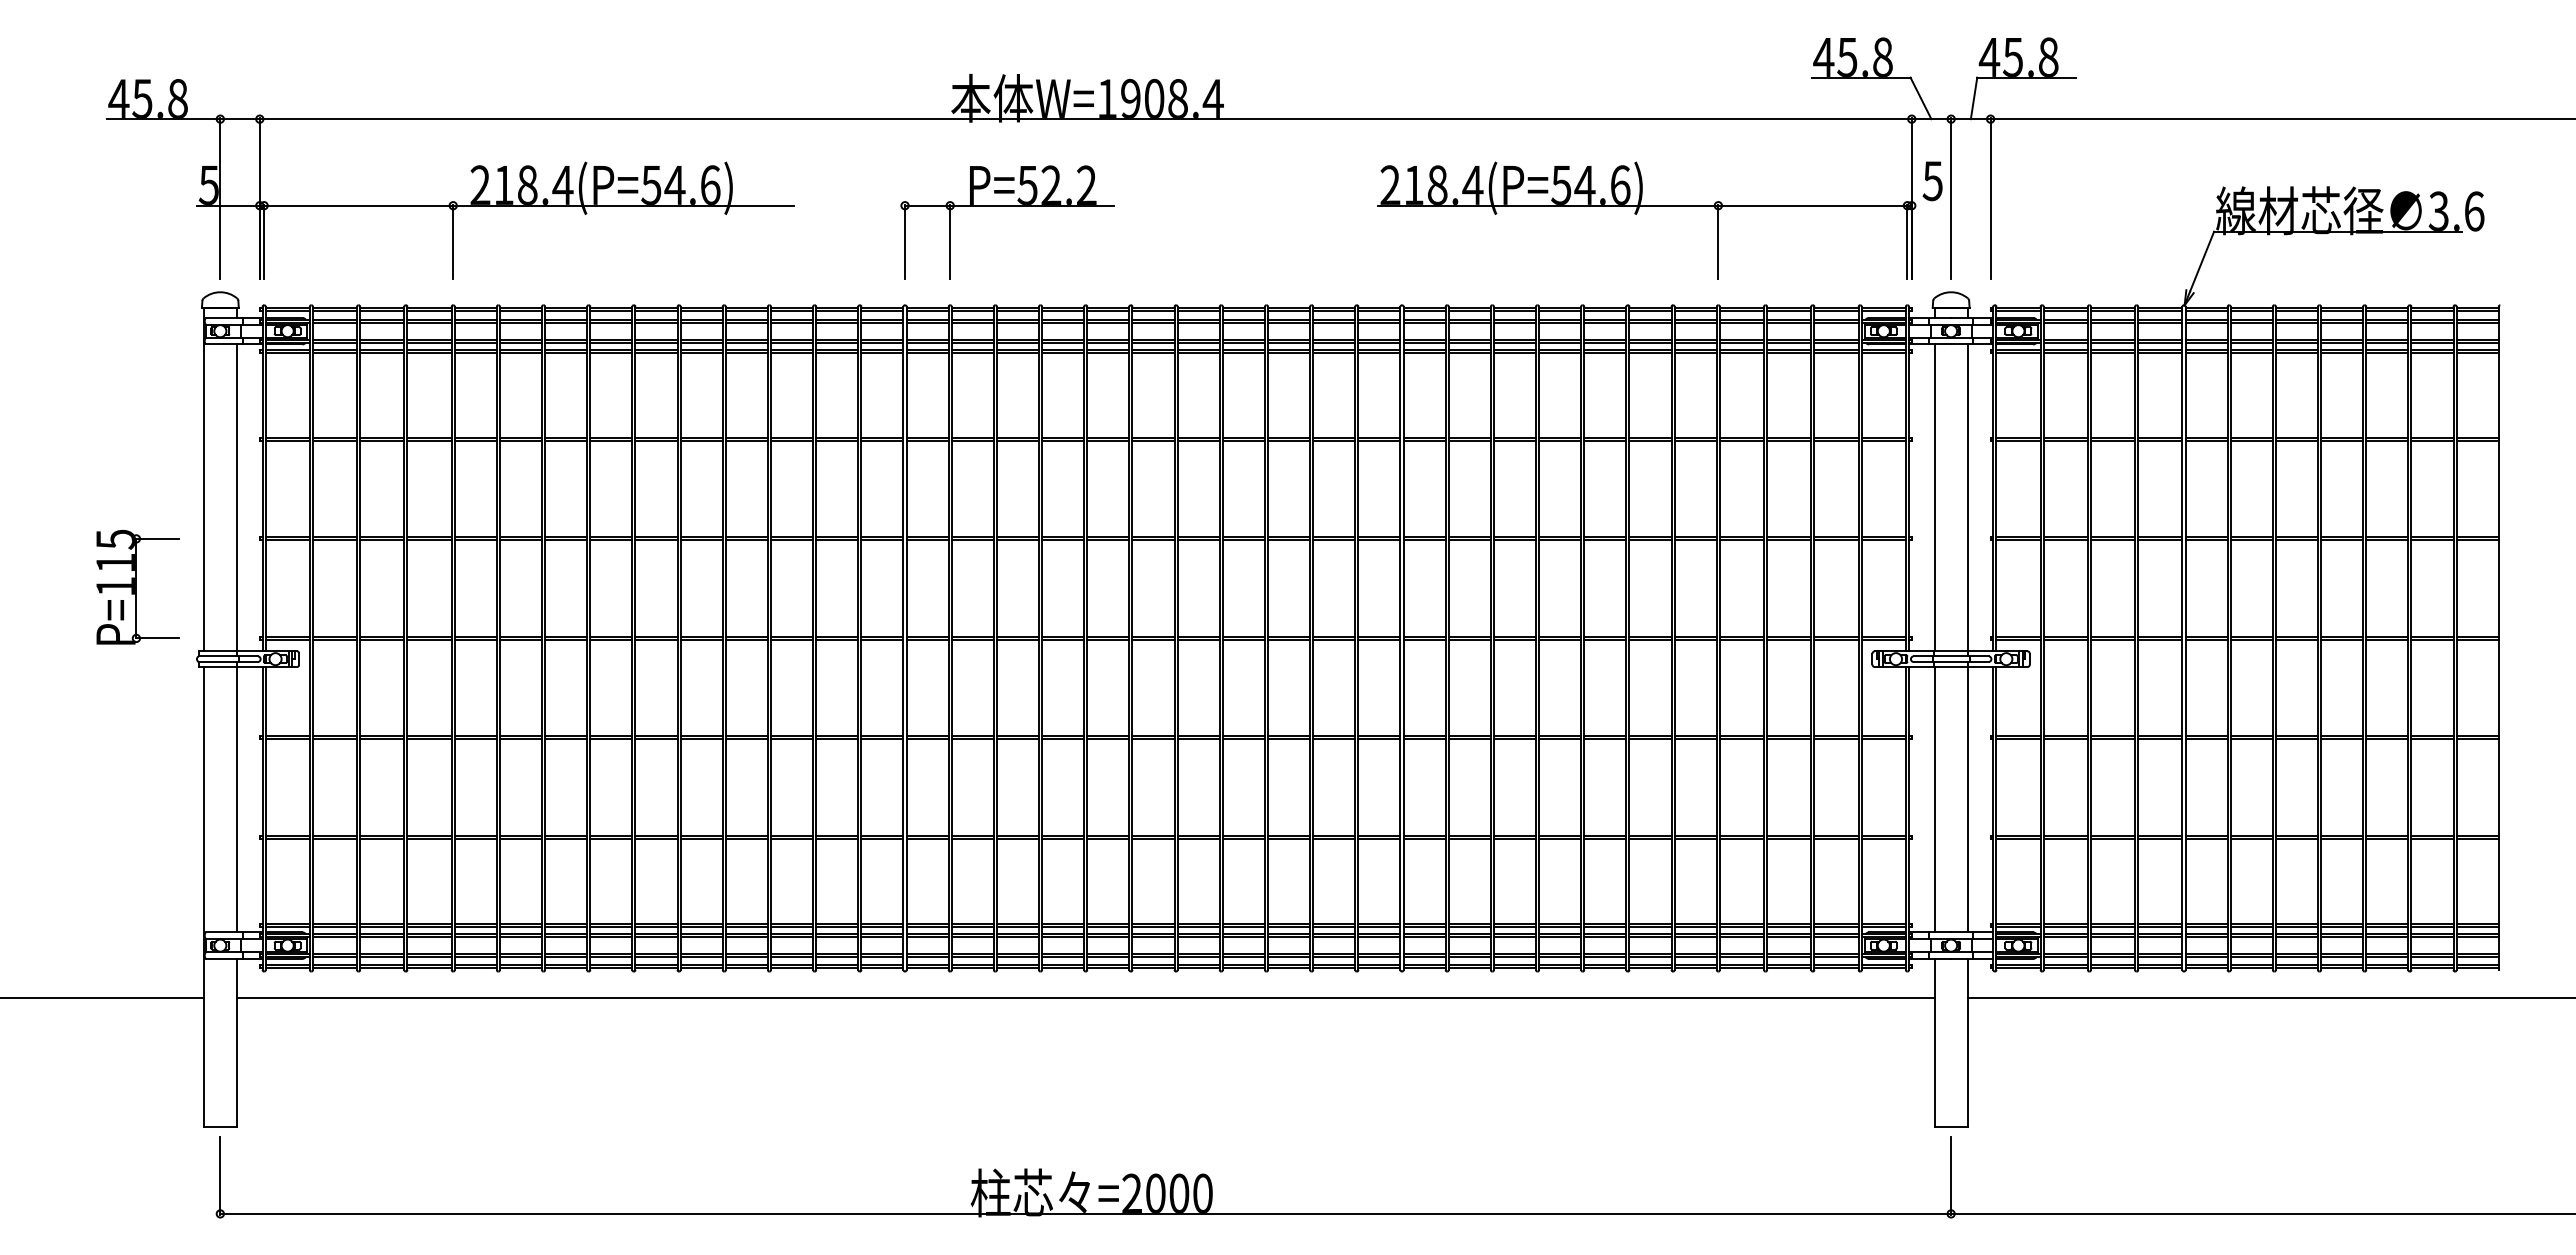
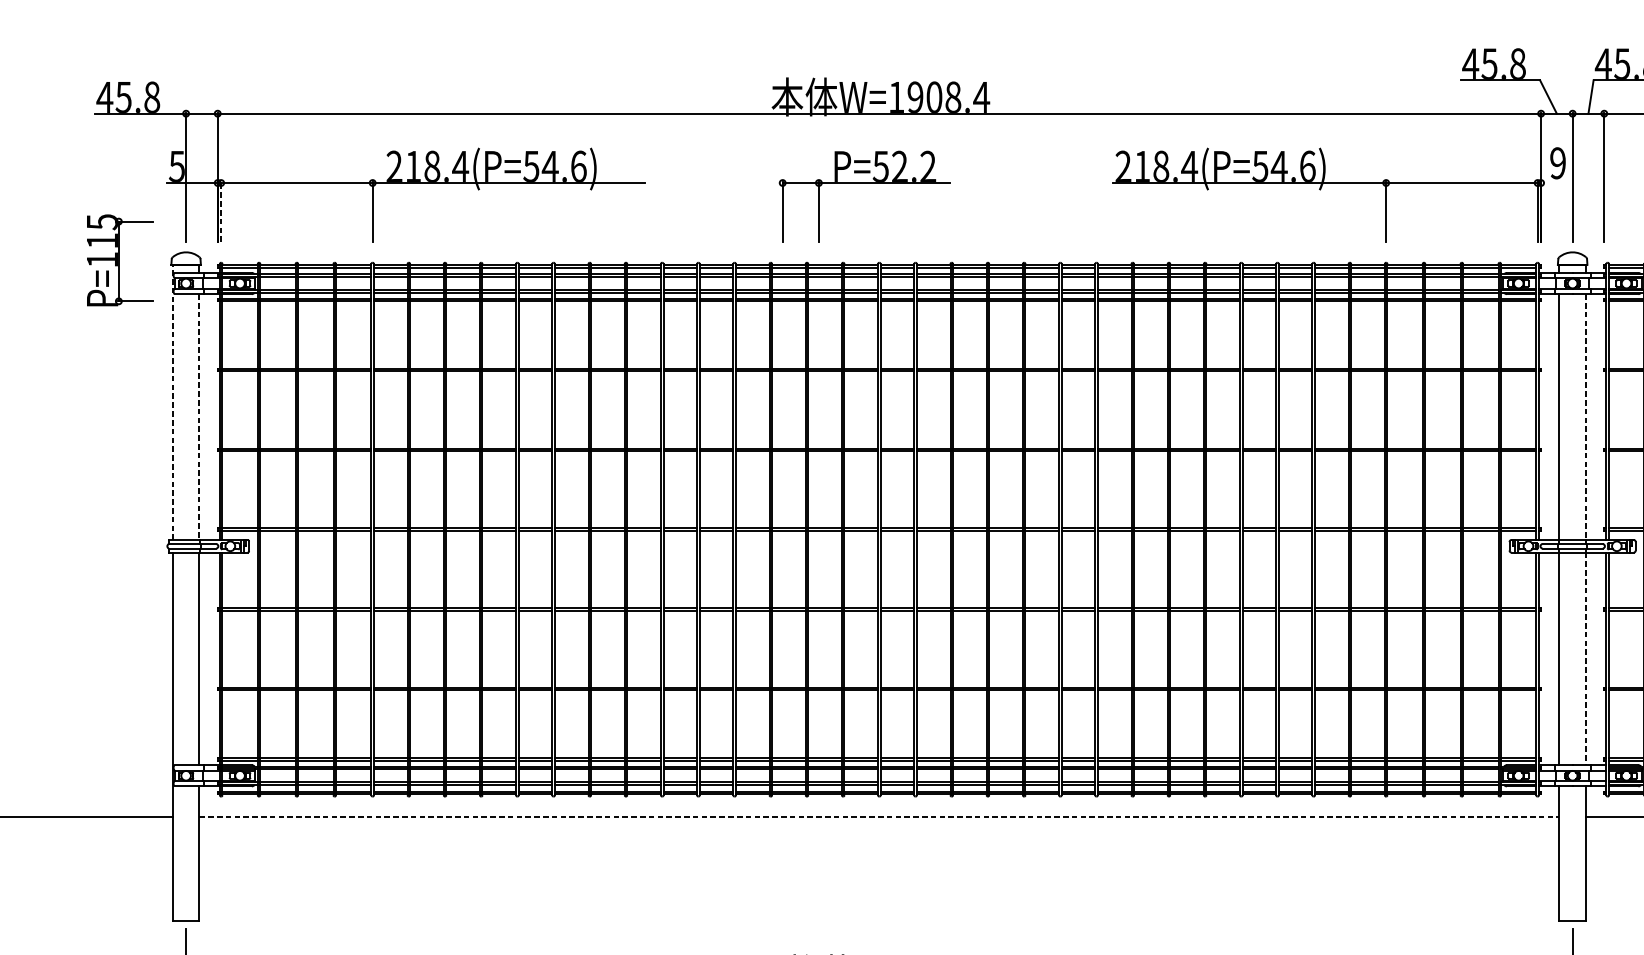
text: (1932, 181) -> (1557, 163), 5 -> 9
part: (1007, 206) -> (864, 183), moved
line: (264, 241) -> (221, 211), solid -> dashed
line: (203, 479) -> (172, 402), solid -> dashed
line: (236, 498) -> (199, 417), solid -> dashed
line: (1967, 498) -> (1585, 417), solid -> dashed
part: (137, 587) -> (119, 260), moved
line: (1967, 799) -> (1585, 658), solid -> dashed
line: (1085, 997) -> (879, 817), solid -> dashed

